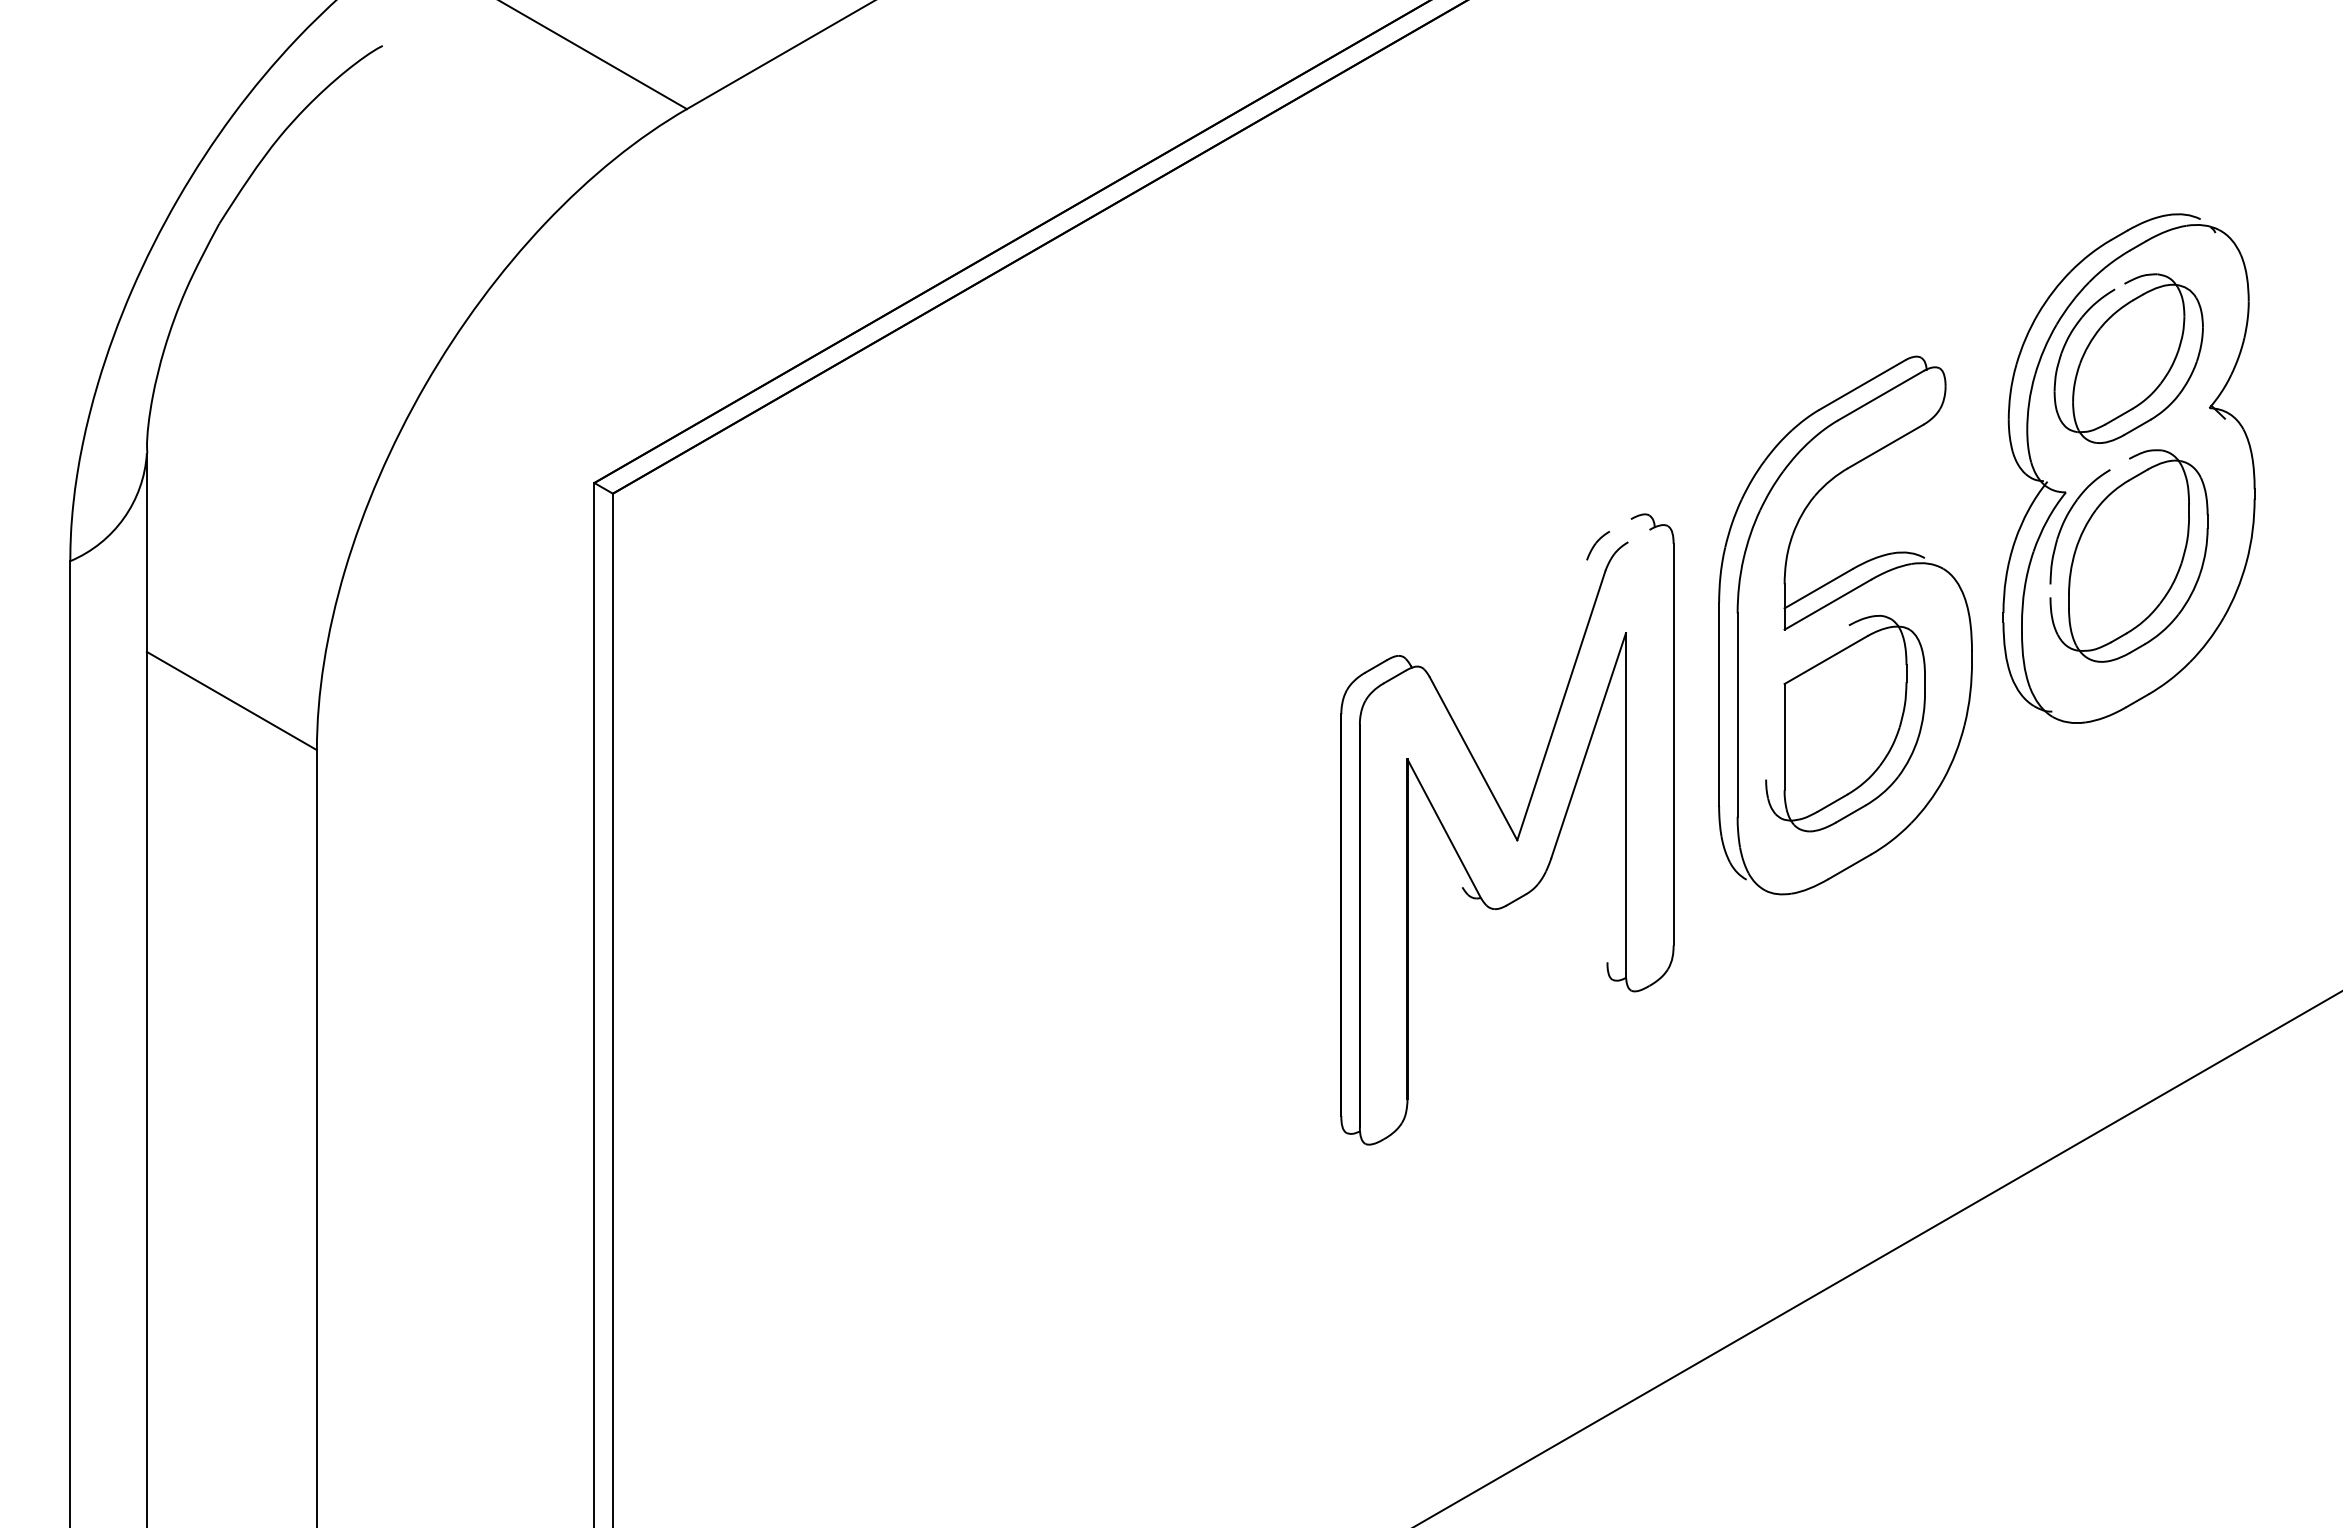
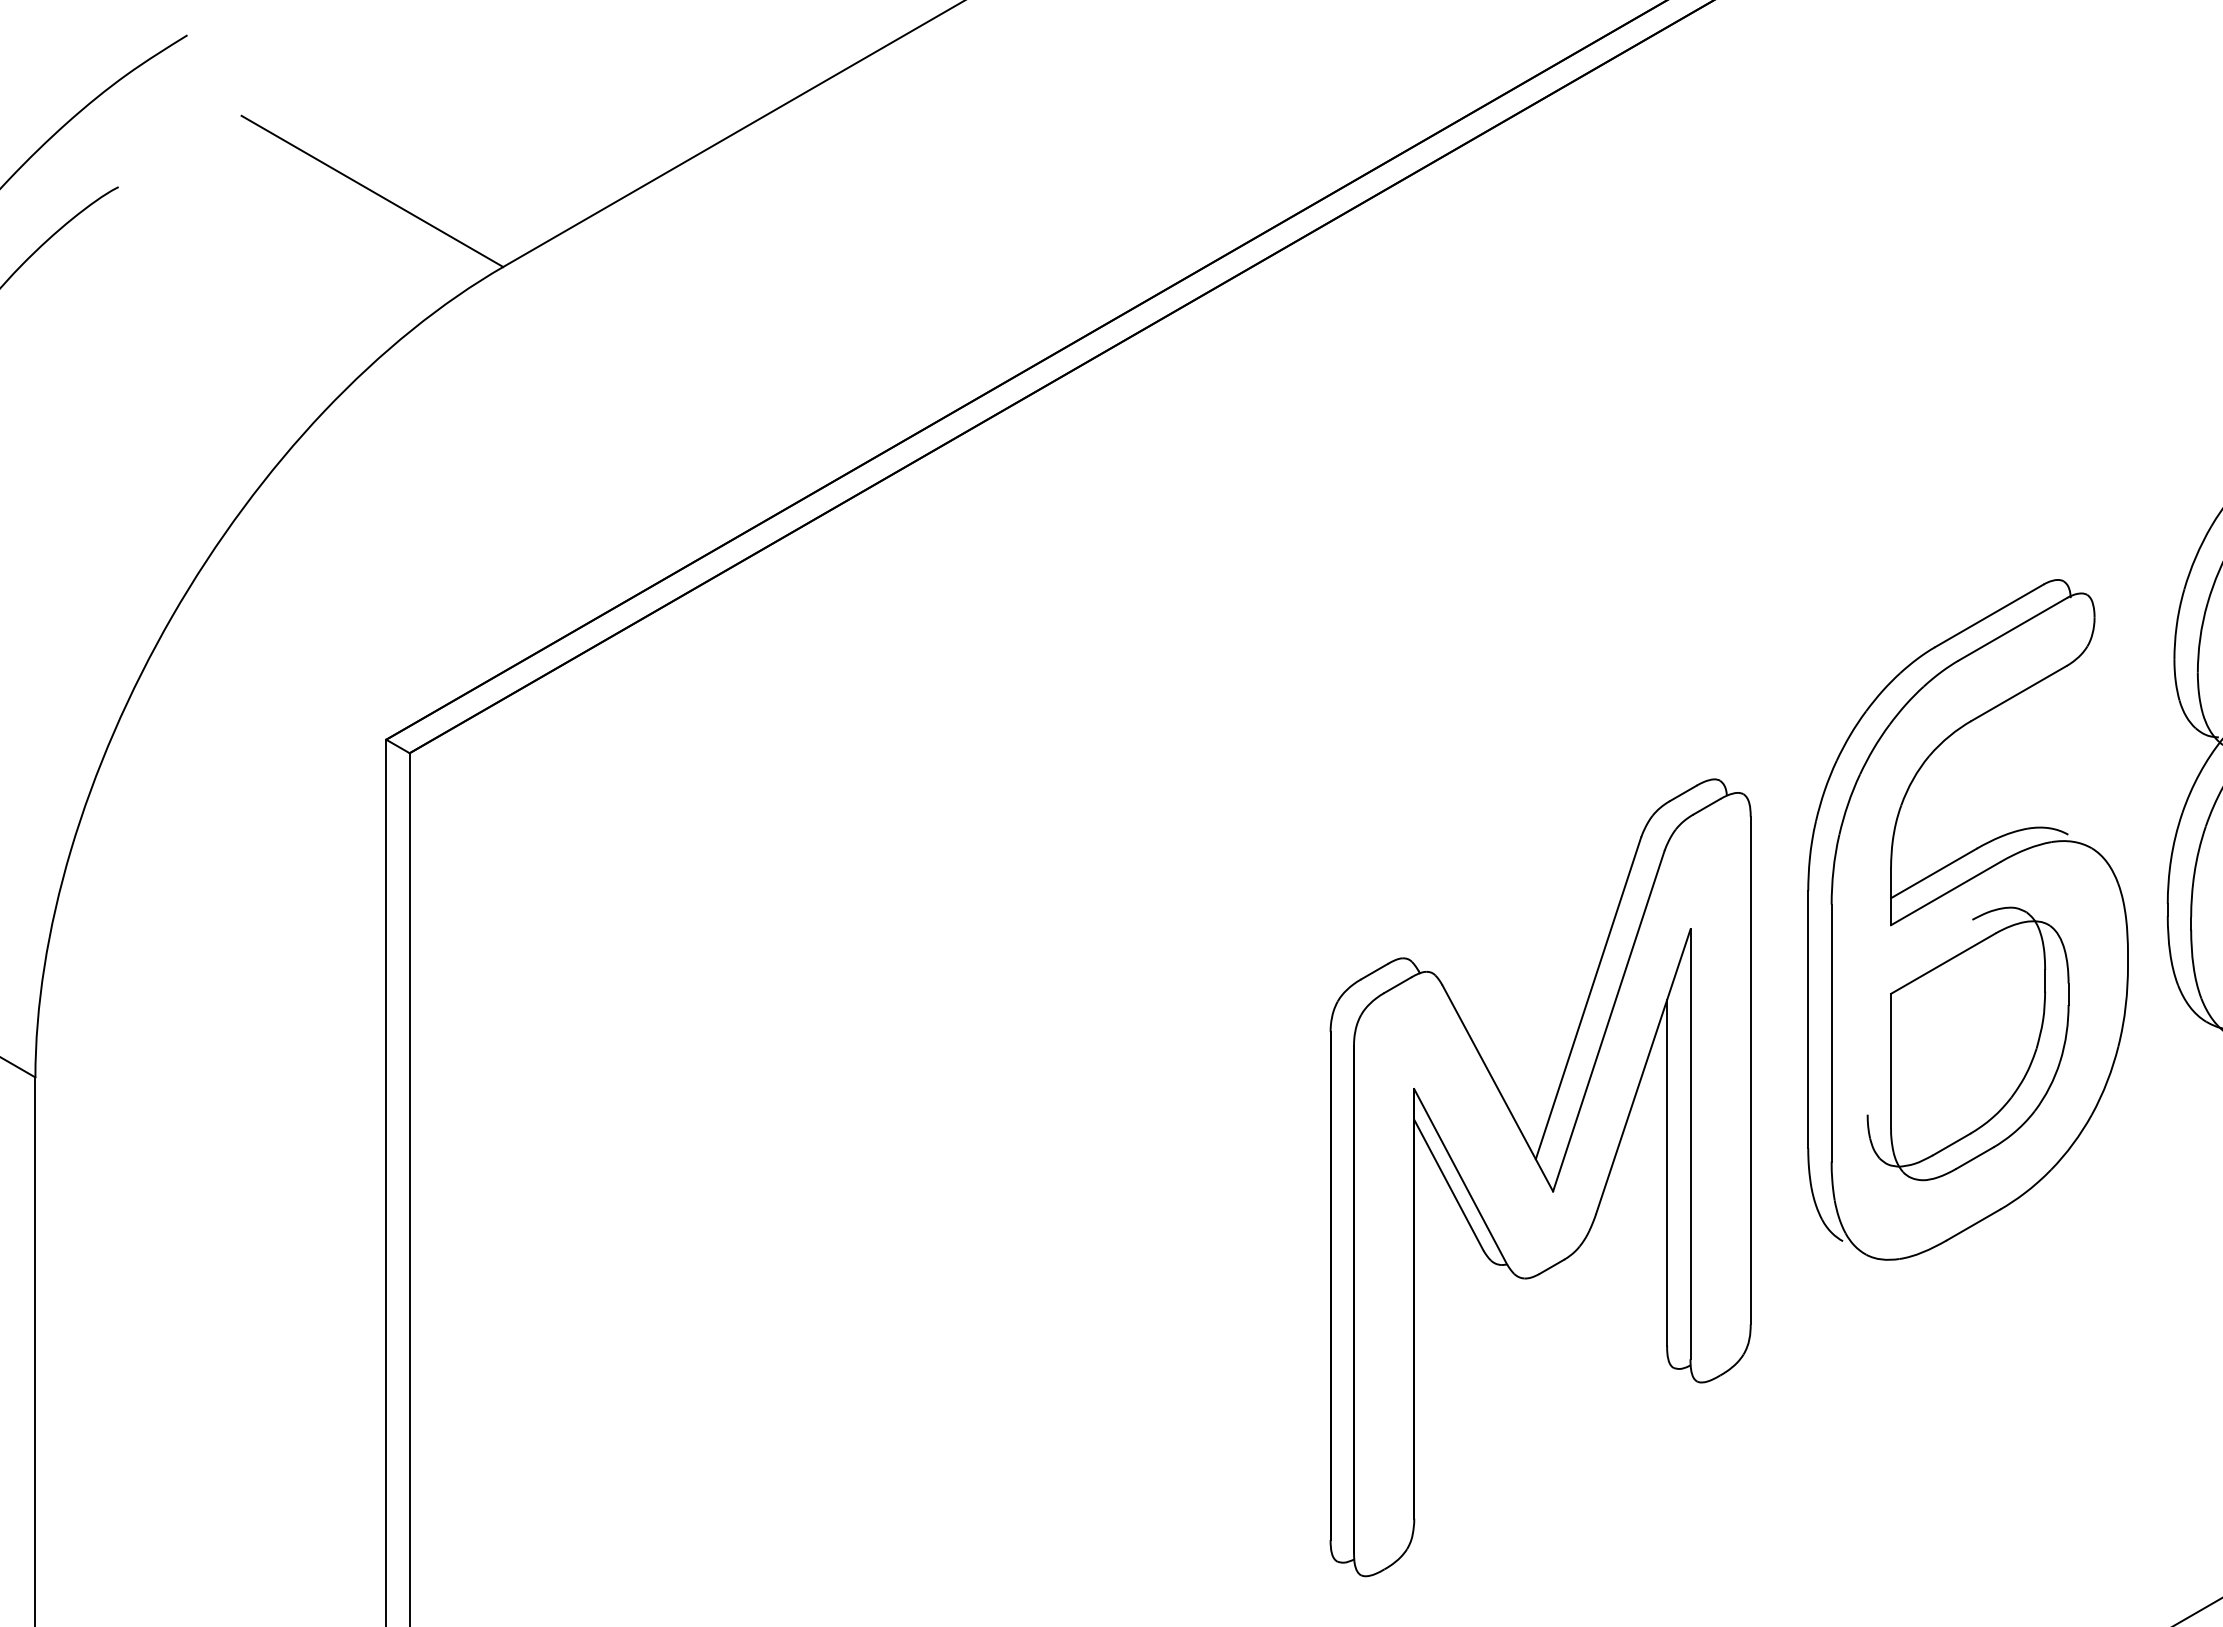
line: (1620, 525) -> (1683, 793), added
line: (1638, 535) -> (1706, 806), added
line: (1544, 687) -> (1587, 998), added
line: (1607, 825) -> (1667, 1172), added
line: (1434, 835) -> (1448, 1185), added

